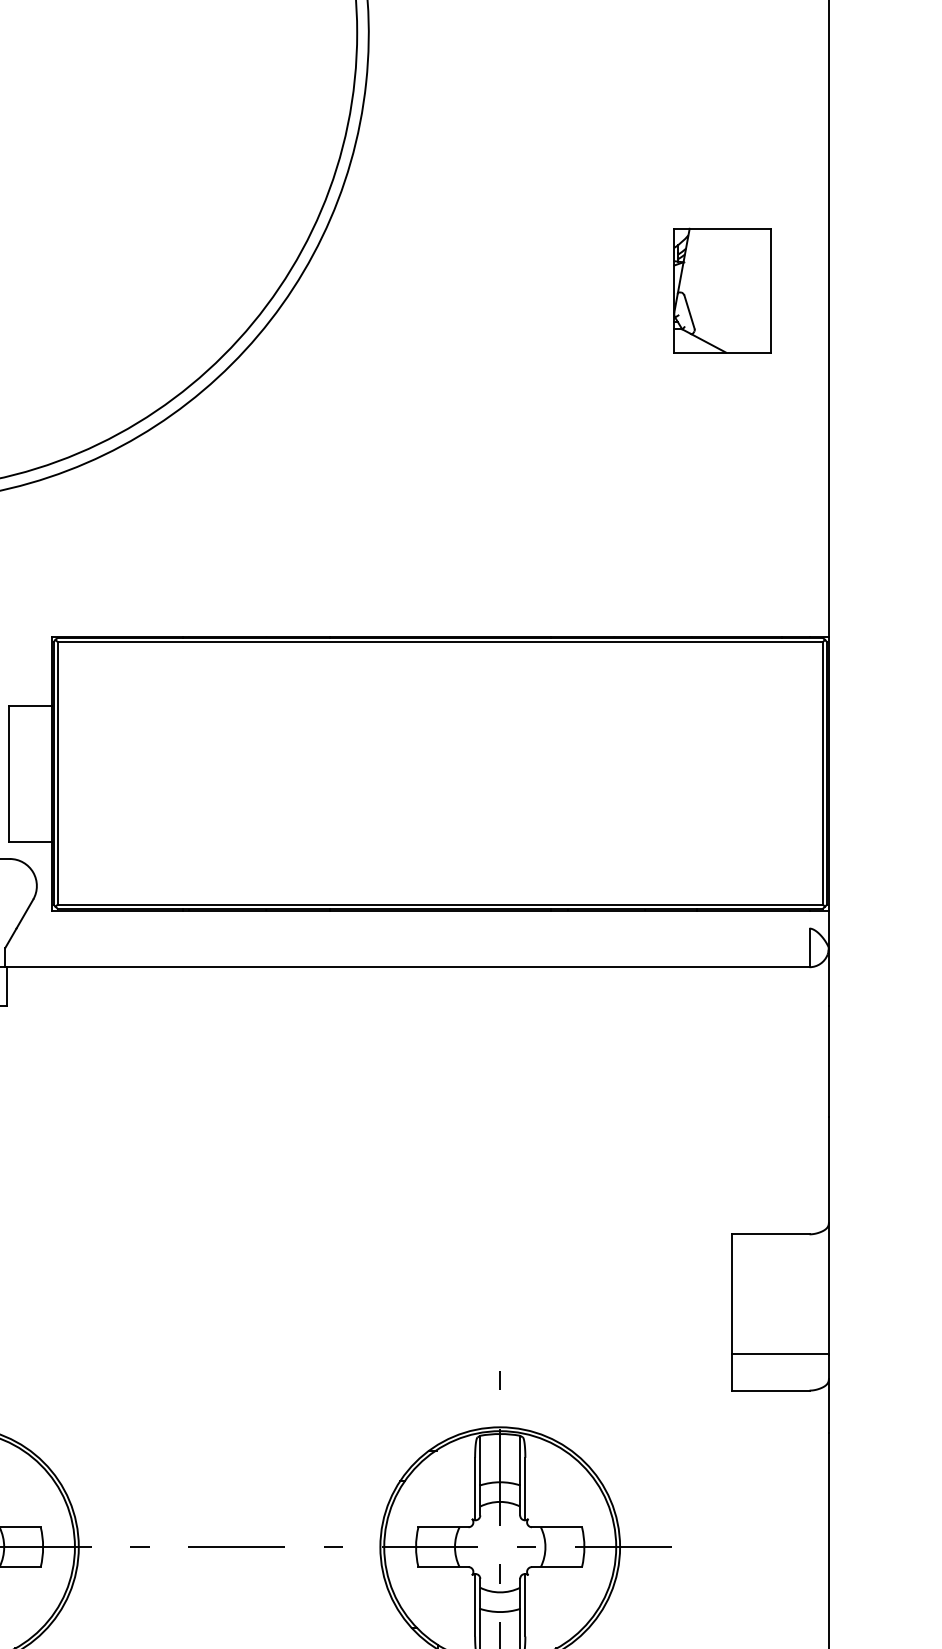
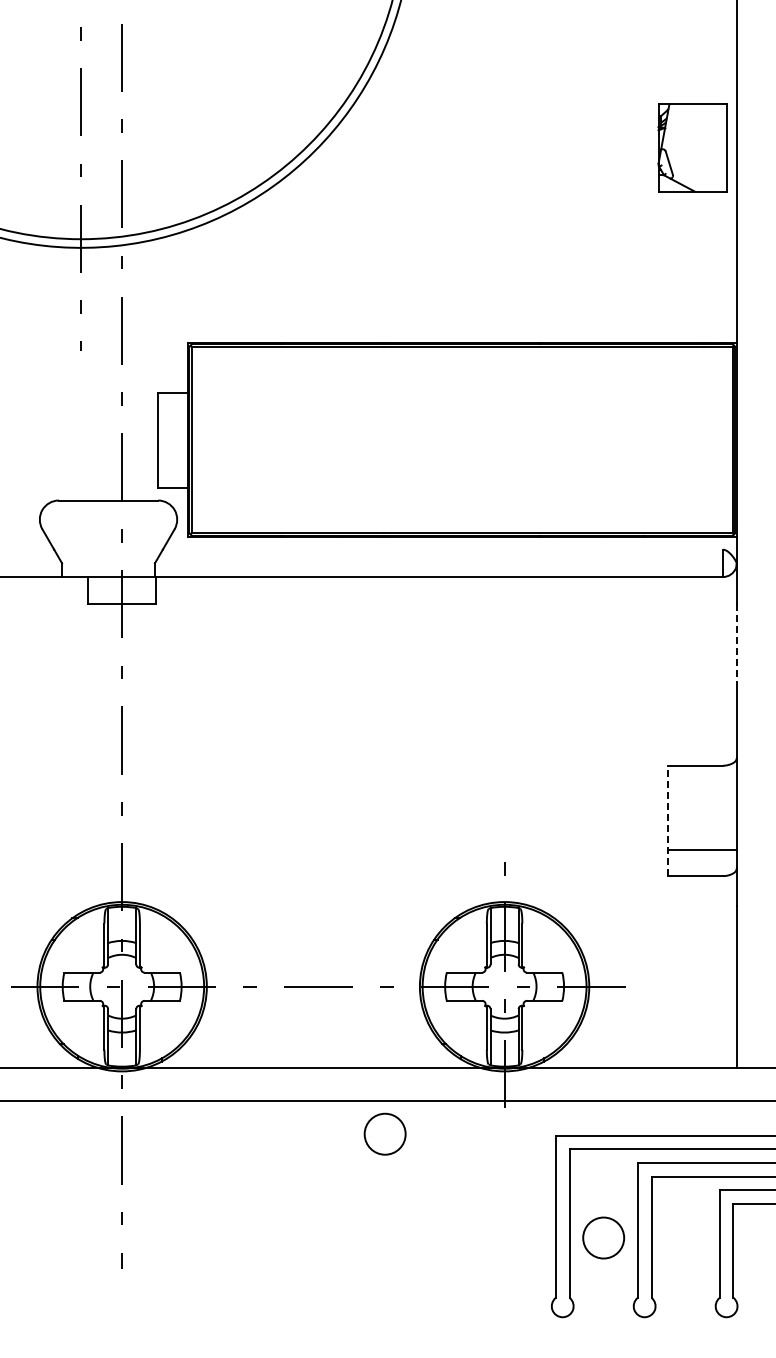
part: (722, 289) -> (692, 147), moved
line: (828, 1062) -> (736, 644), solid -> dashed
line: (732, 1311) -> (668, 820), solid -> dashed

